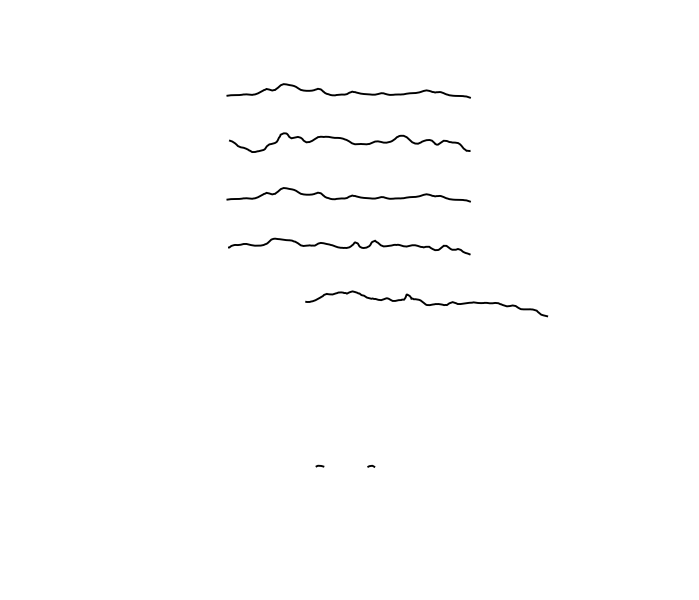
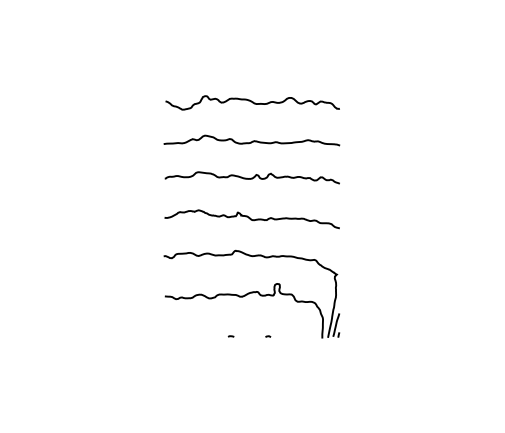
curve: (349, 90) -> (252, 65), removed
curve: (425, 304) -> (251, 219), moved
part: (348, 406) -> (251, 293), added

